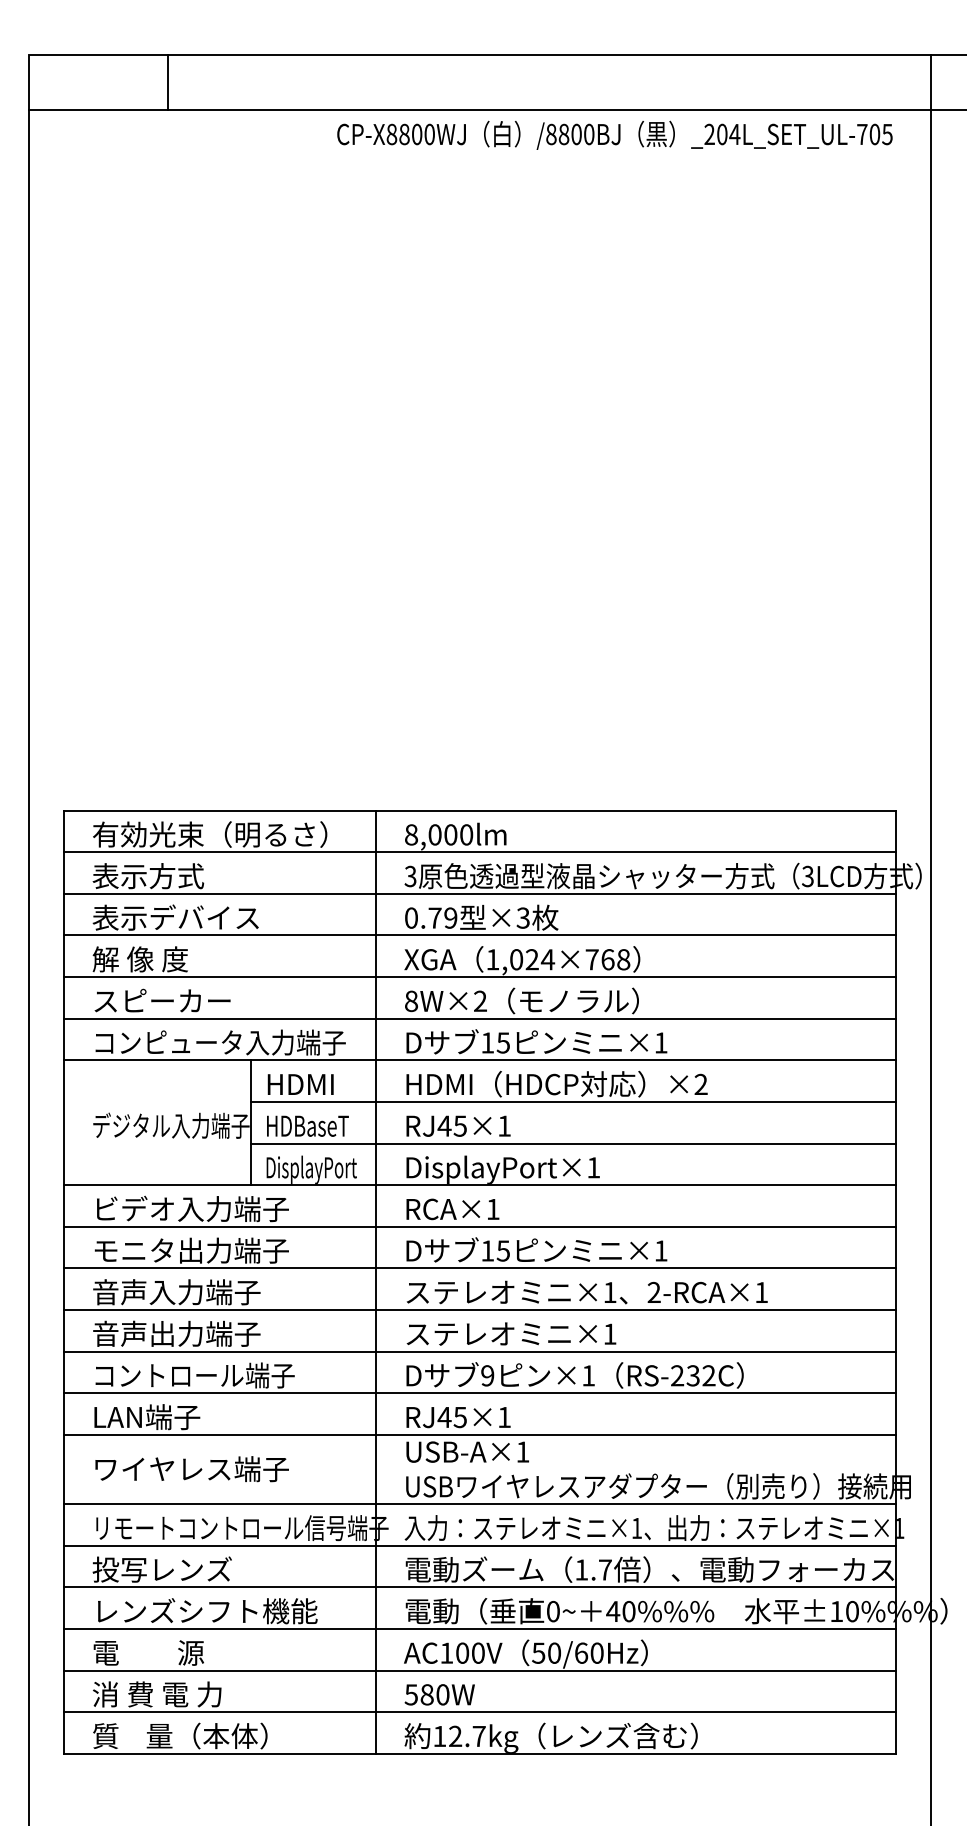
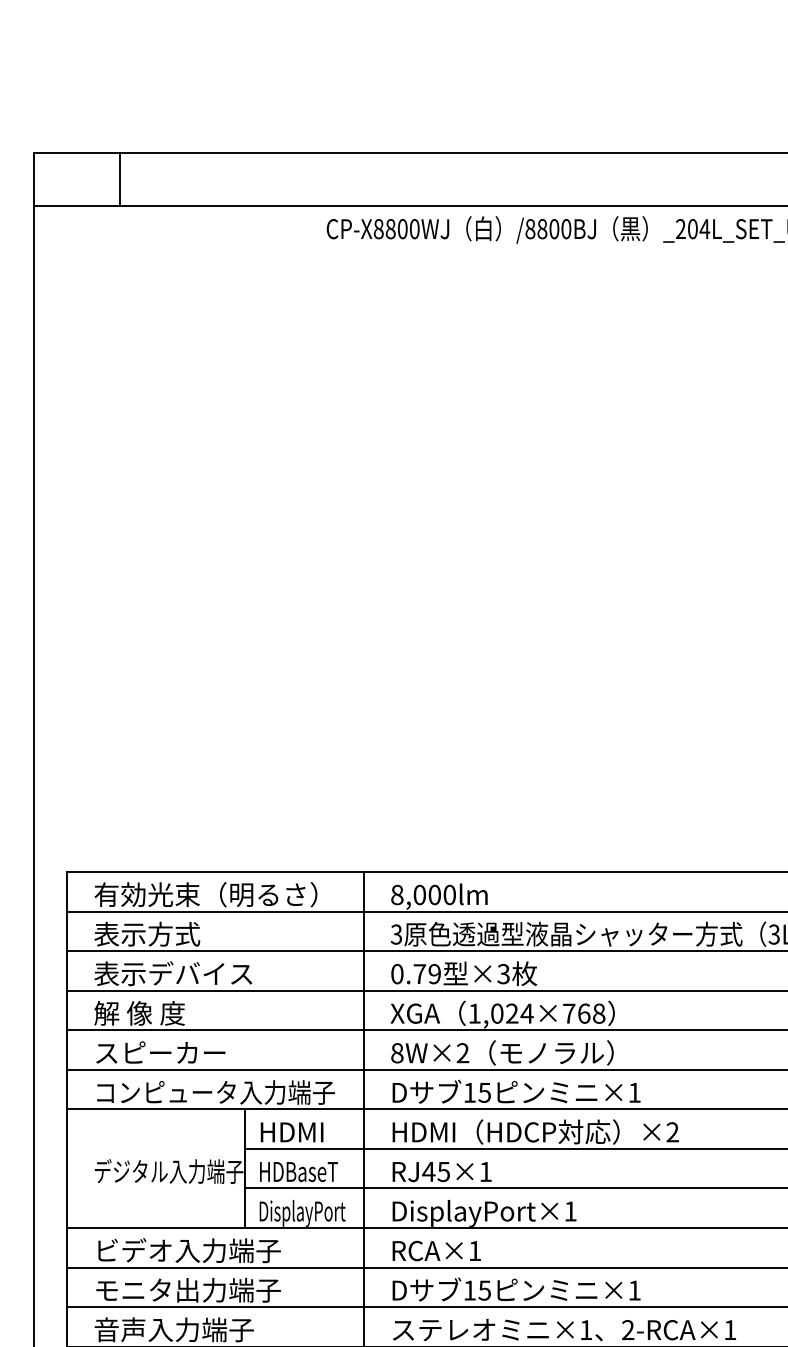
line: (167, 82) -> (119, 179), moved

